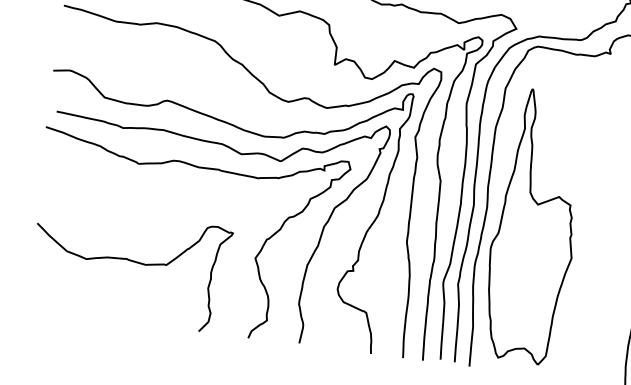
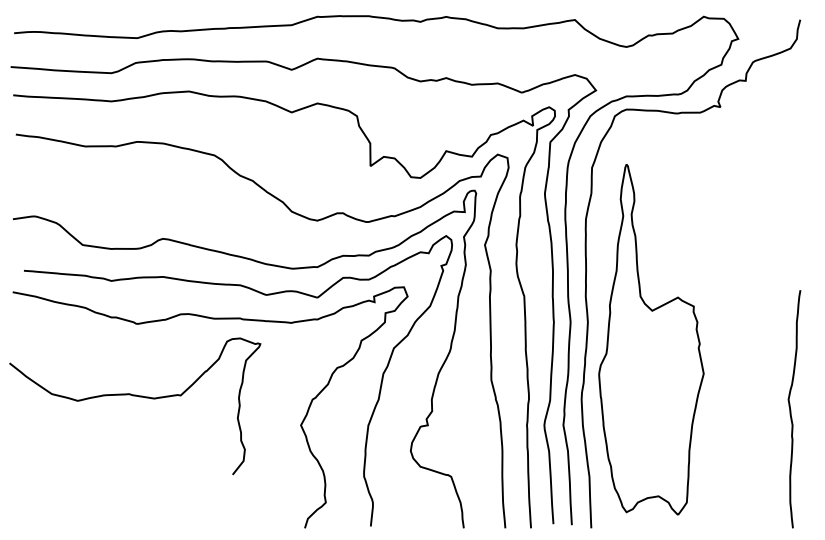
curve: (134, 262) -> (139, 397), moved

